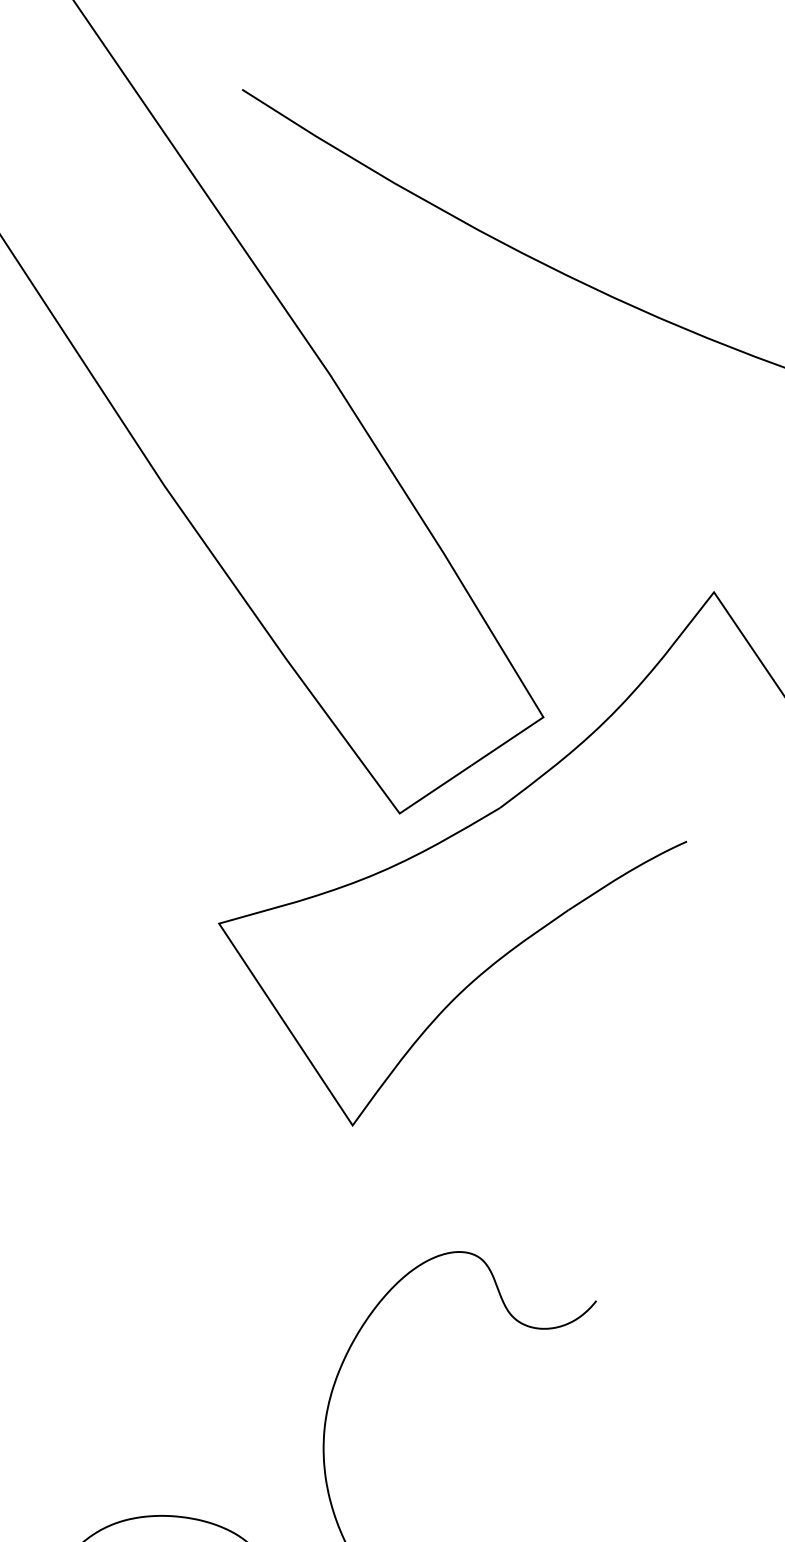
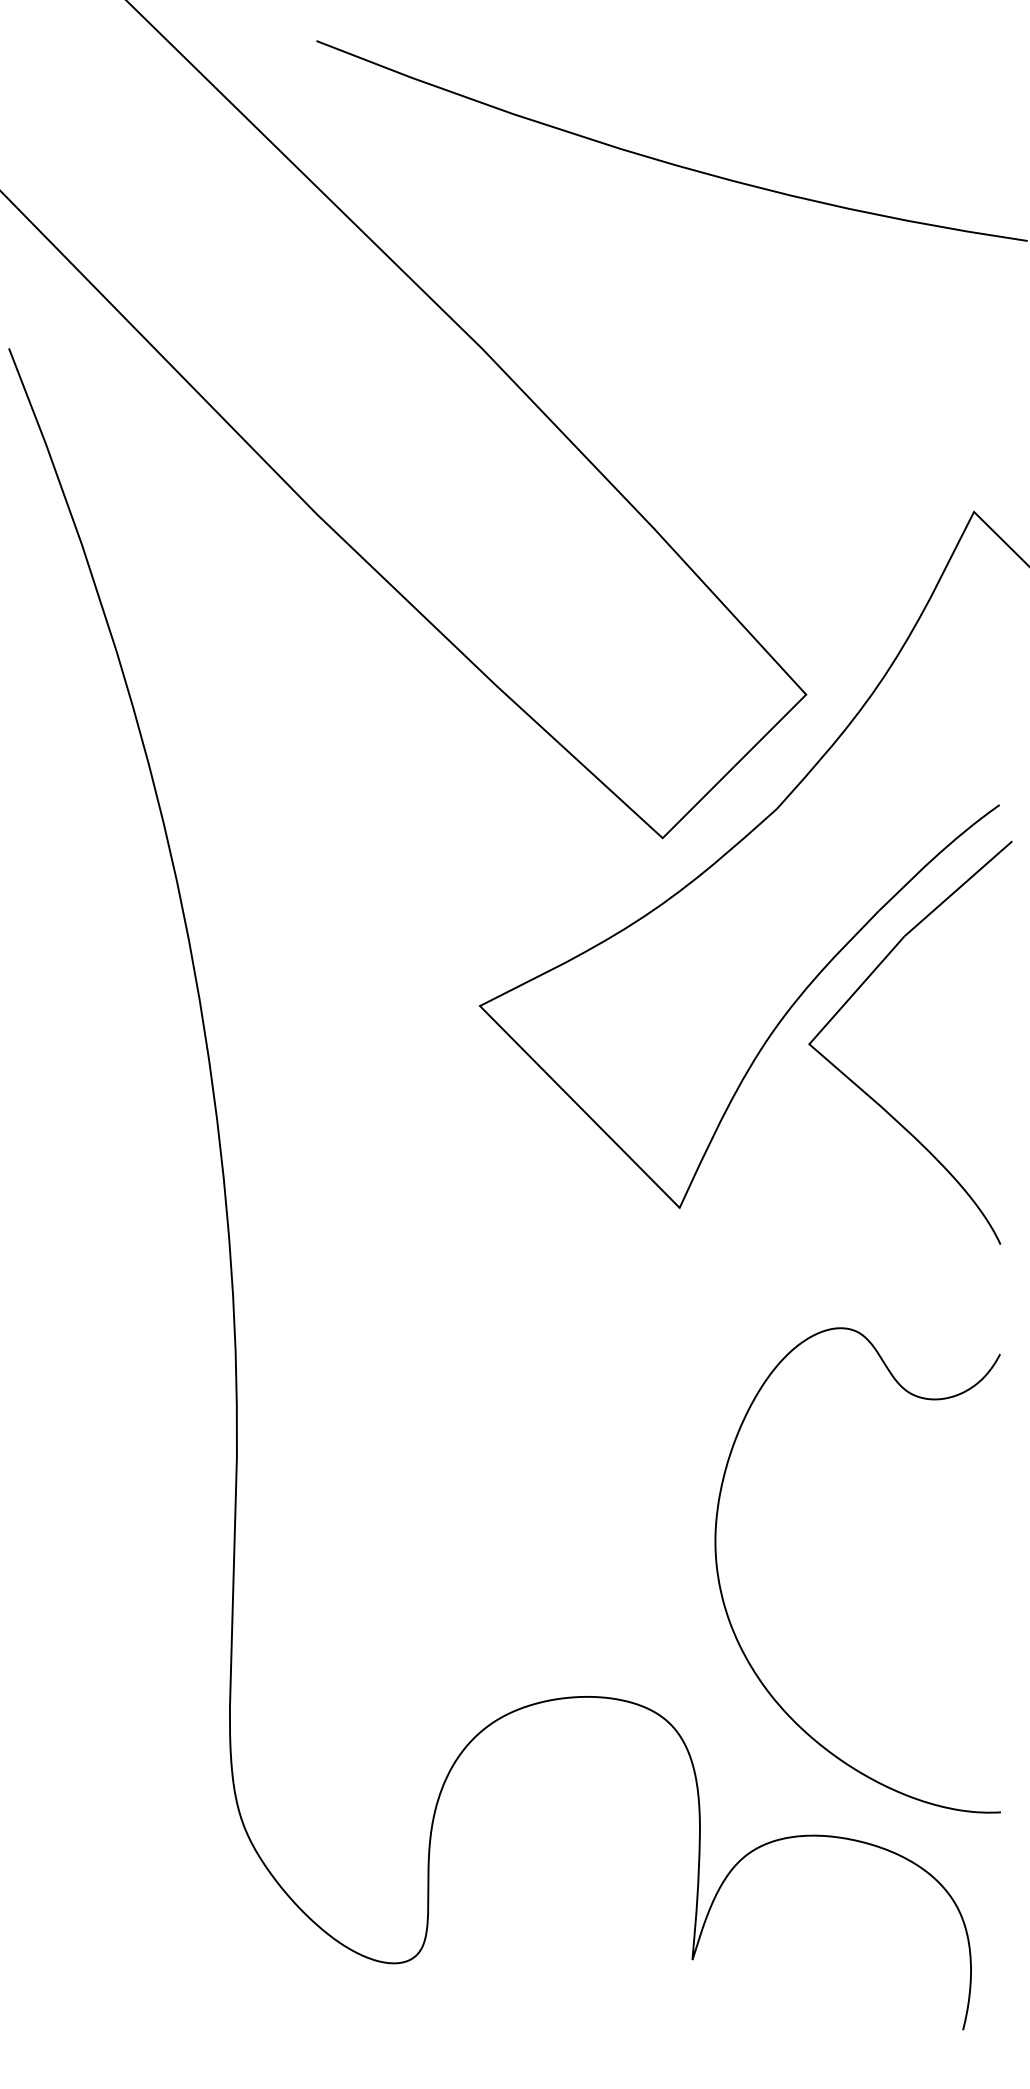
part: (526, 1057) -> (864, 1090), added

